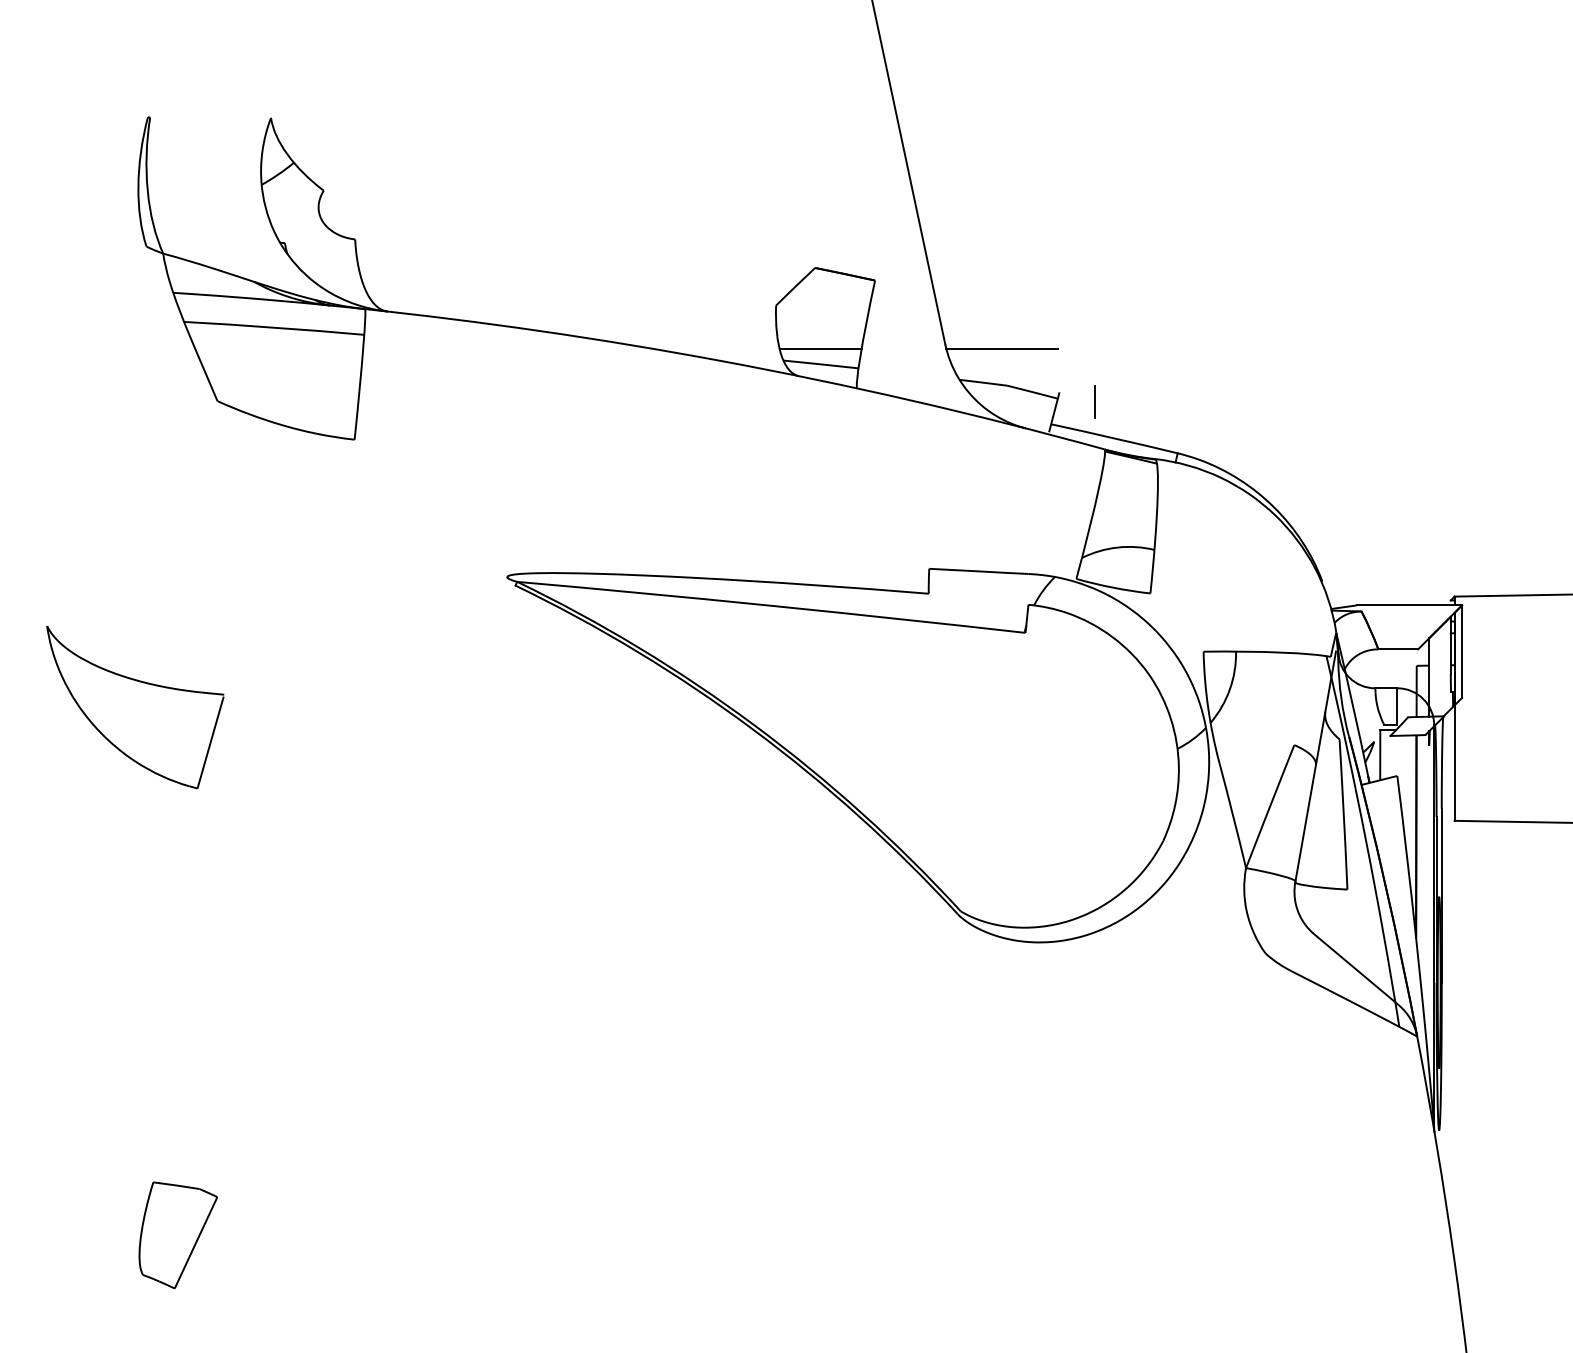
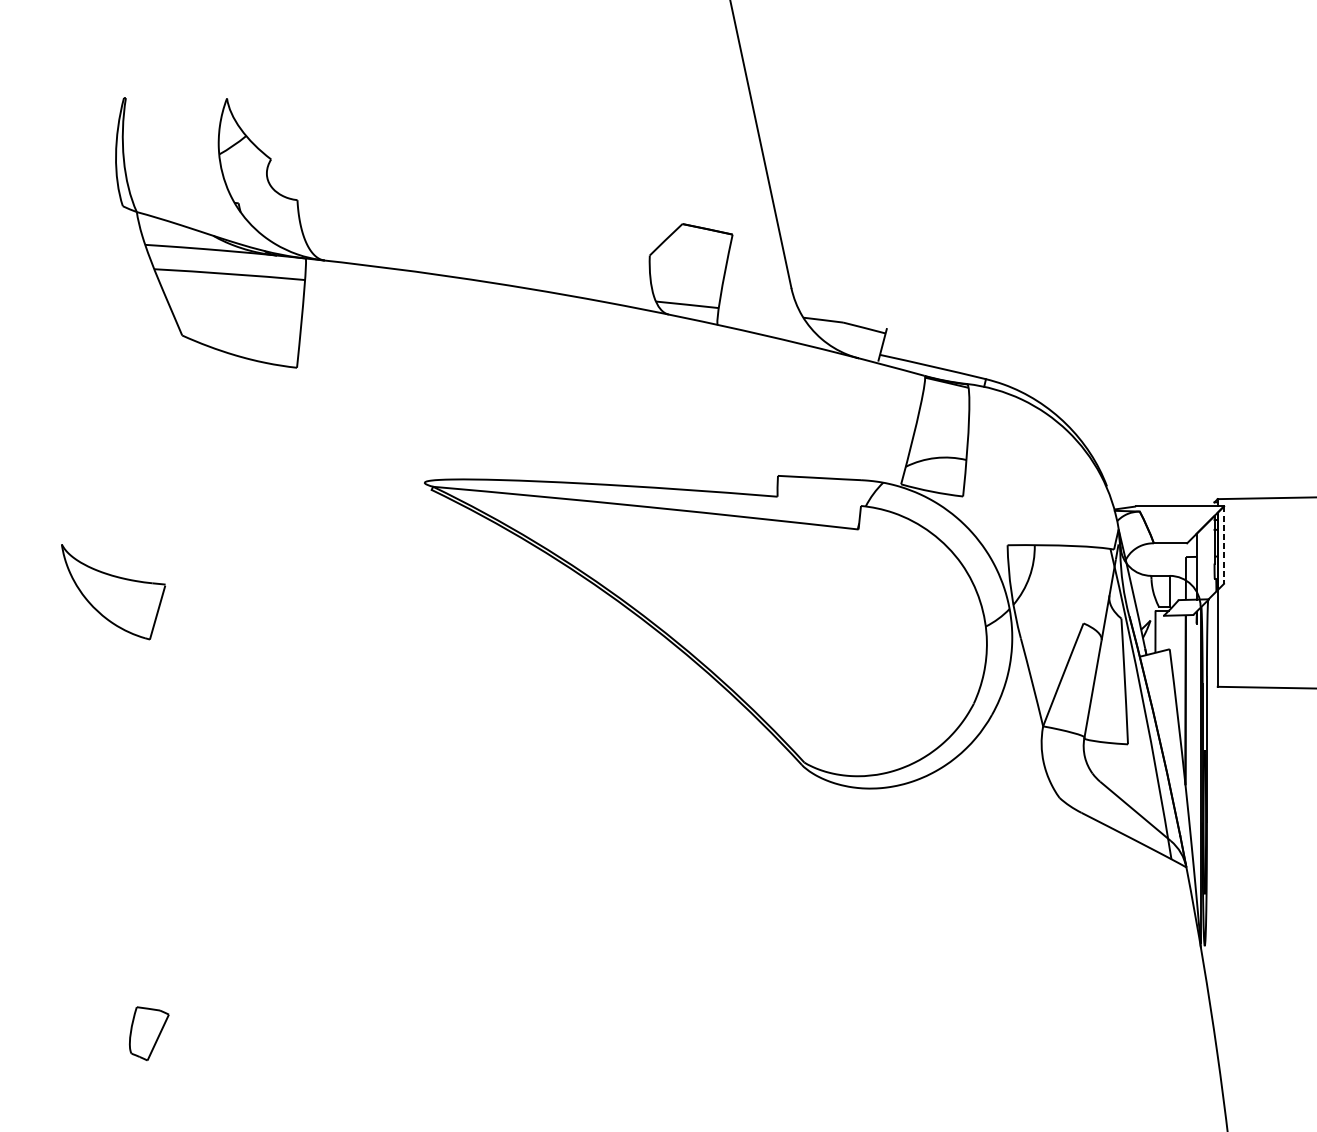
line: (820, 348) -> (686, 291), removed
line: (1001, 348) -> (838, 291), removed
line: (1094, 401) -> (916, 335), removed
line: (1462, 652) -> (1224, 545), solid -> dashed
part: (135, 707) -> (113, 591), size x0.7
part: (177, 1235) -> (148, 1033), size x0.6

